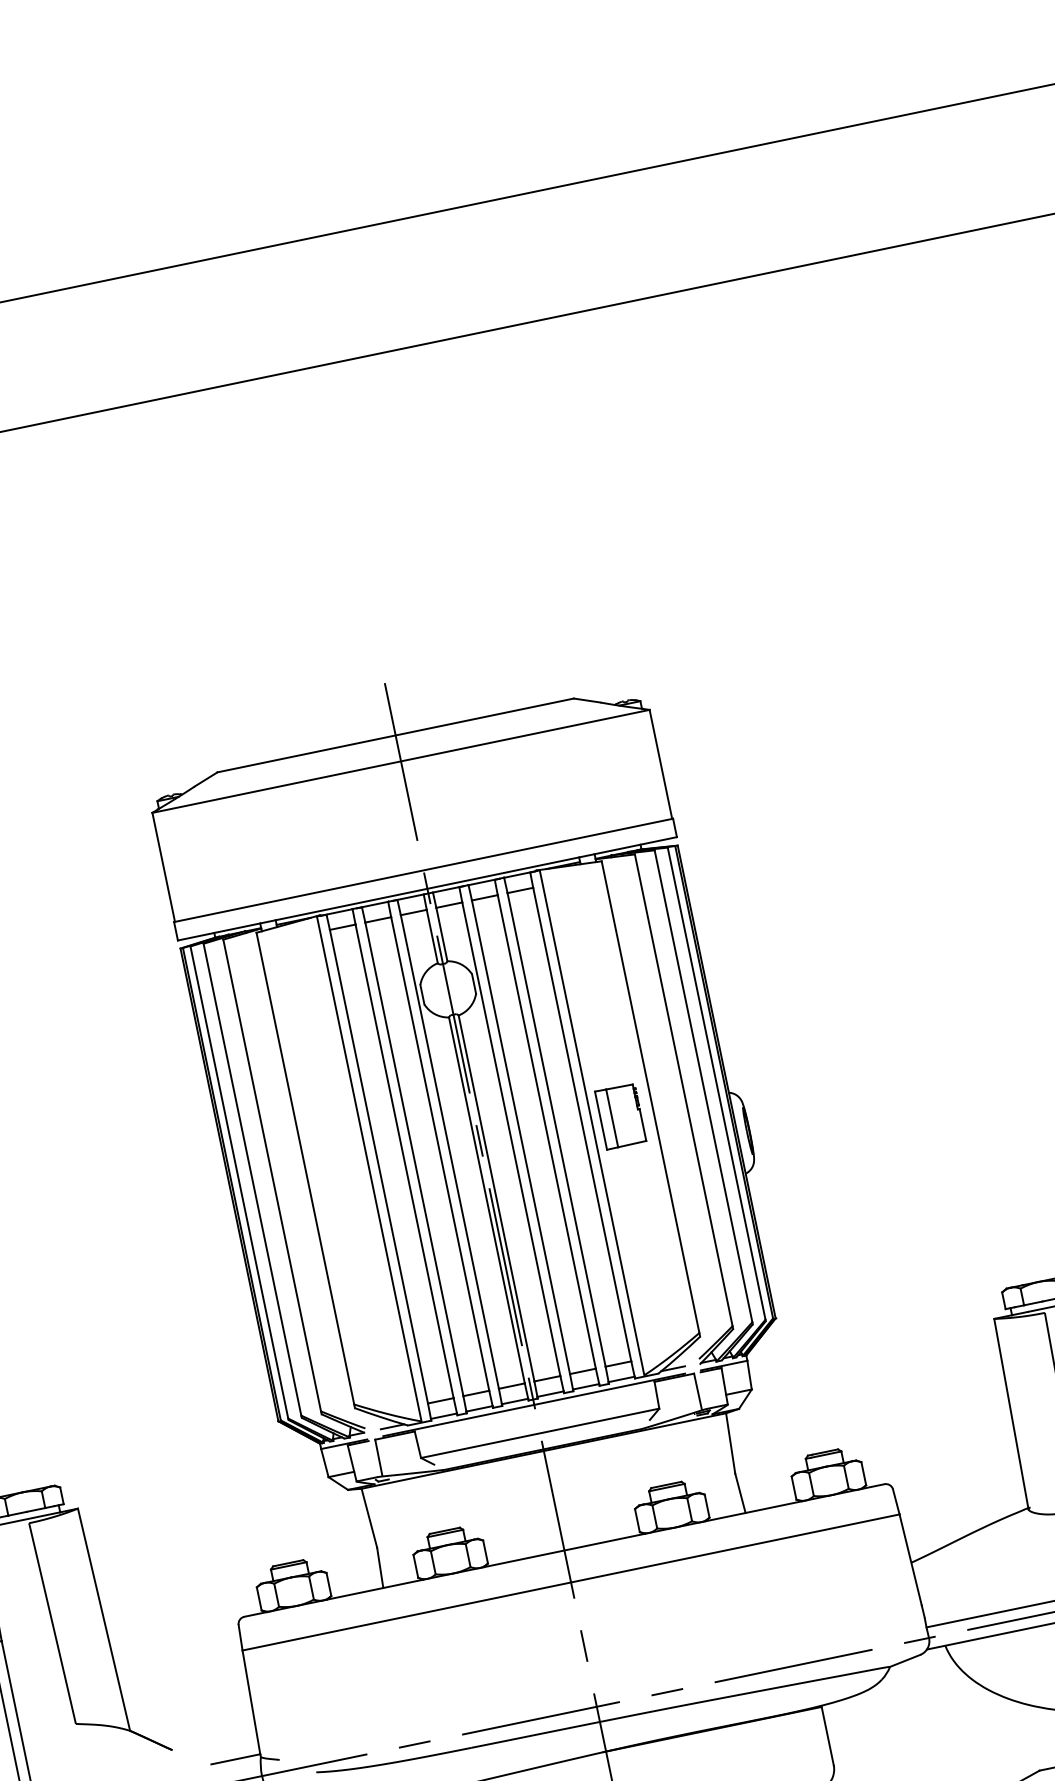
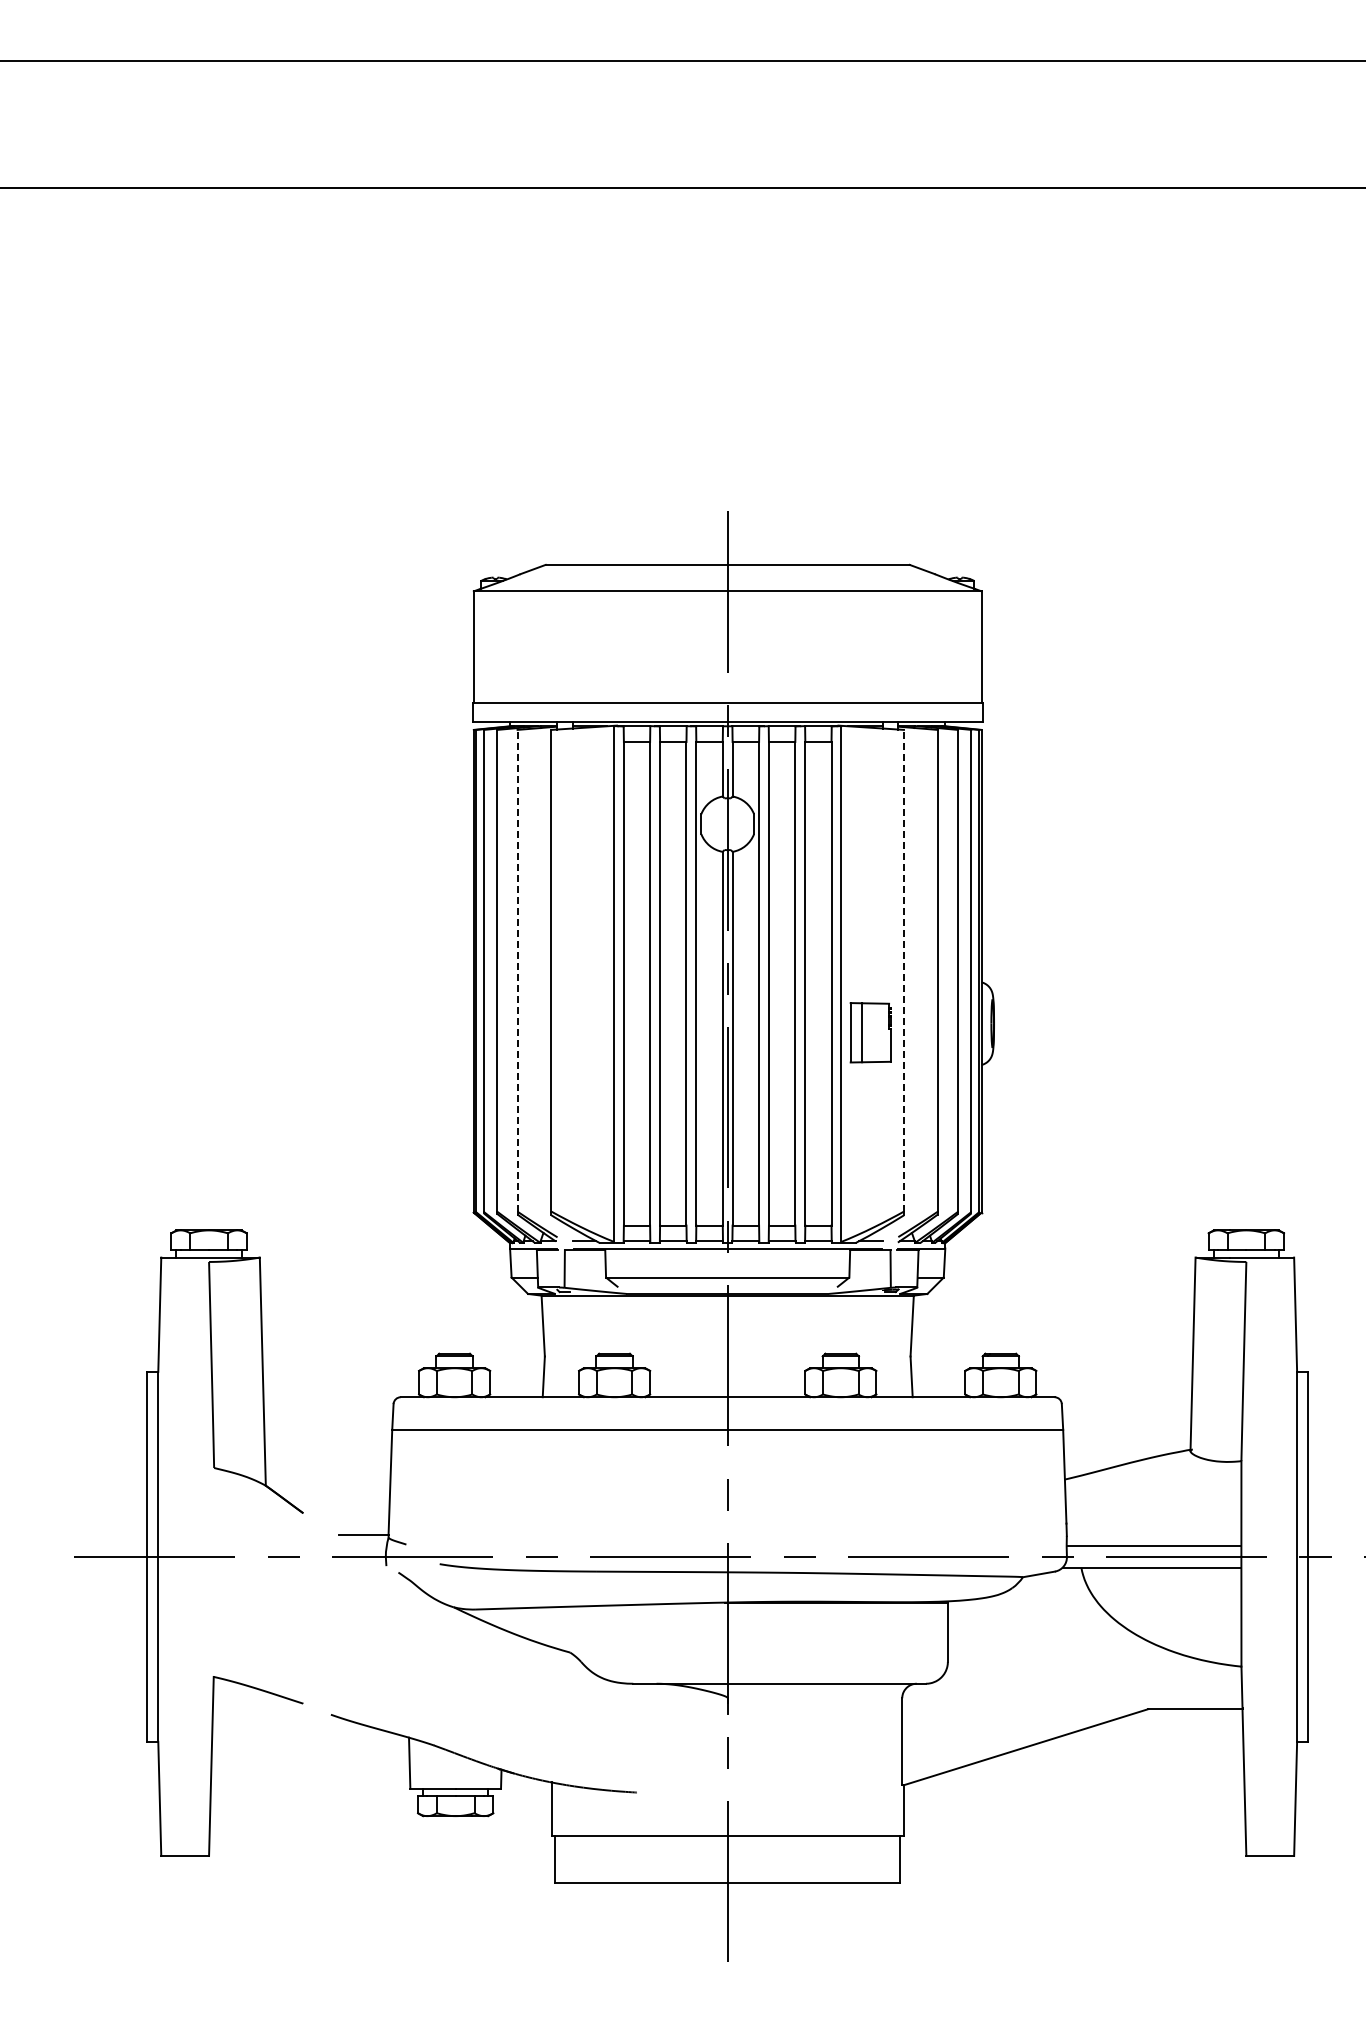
line: (650, 1096) -> (903, 970), solid -> dashed
part: (620, 1116) -> (870, 1032), moved
line: (272, 1175) -> (517, 970), solid -> dashed

